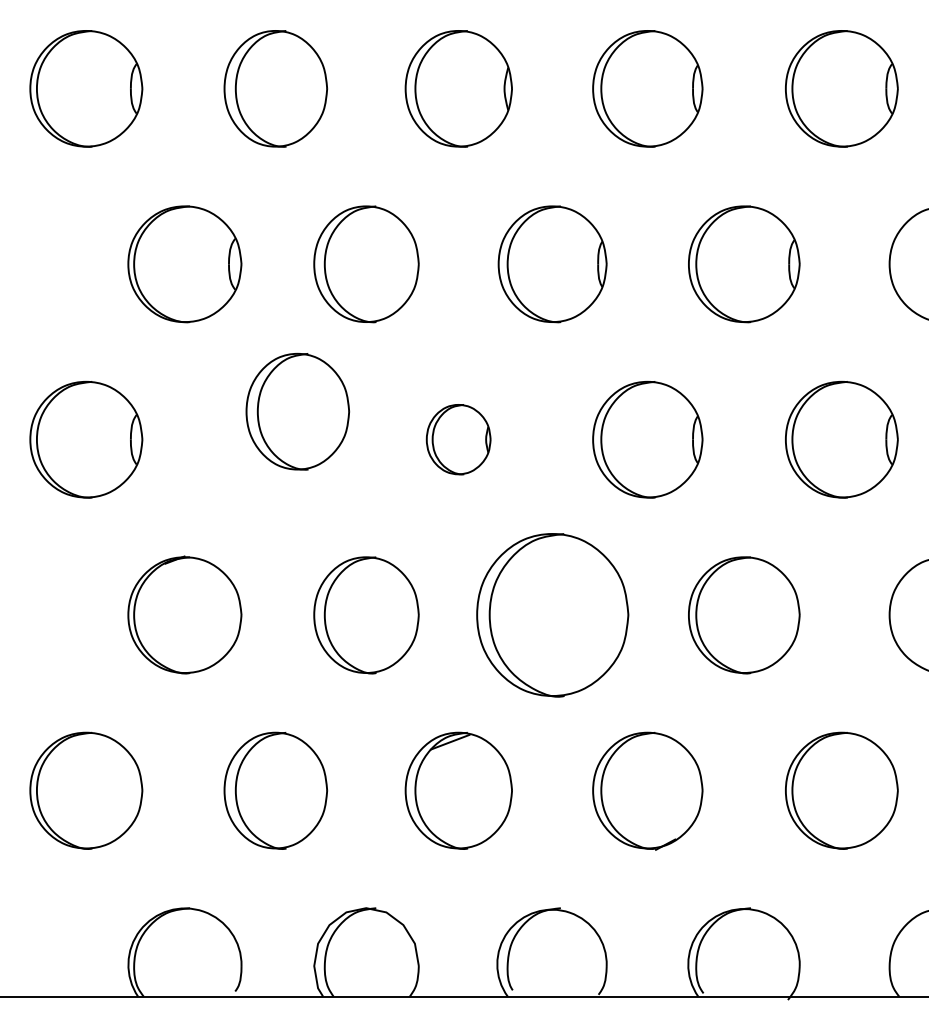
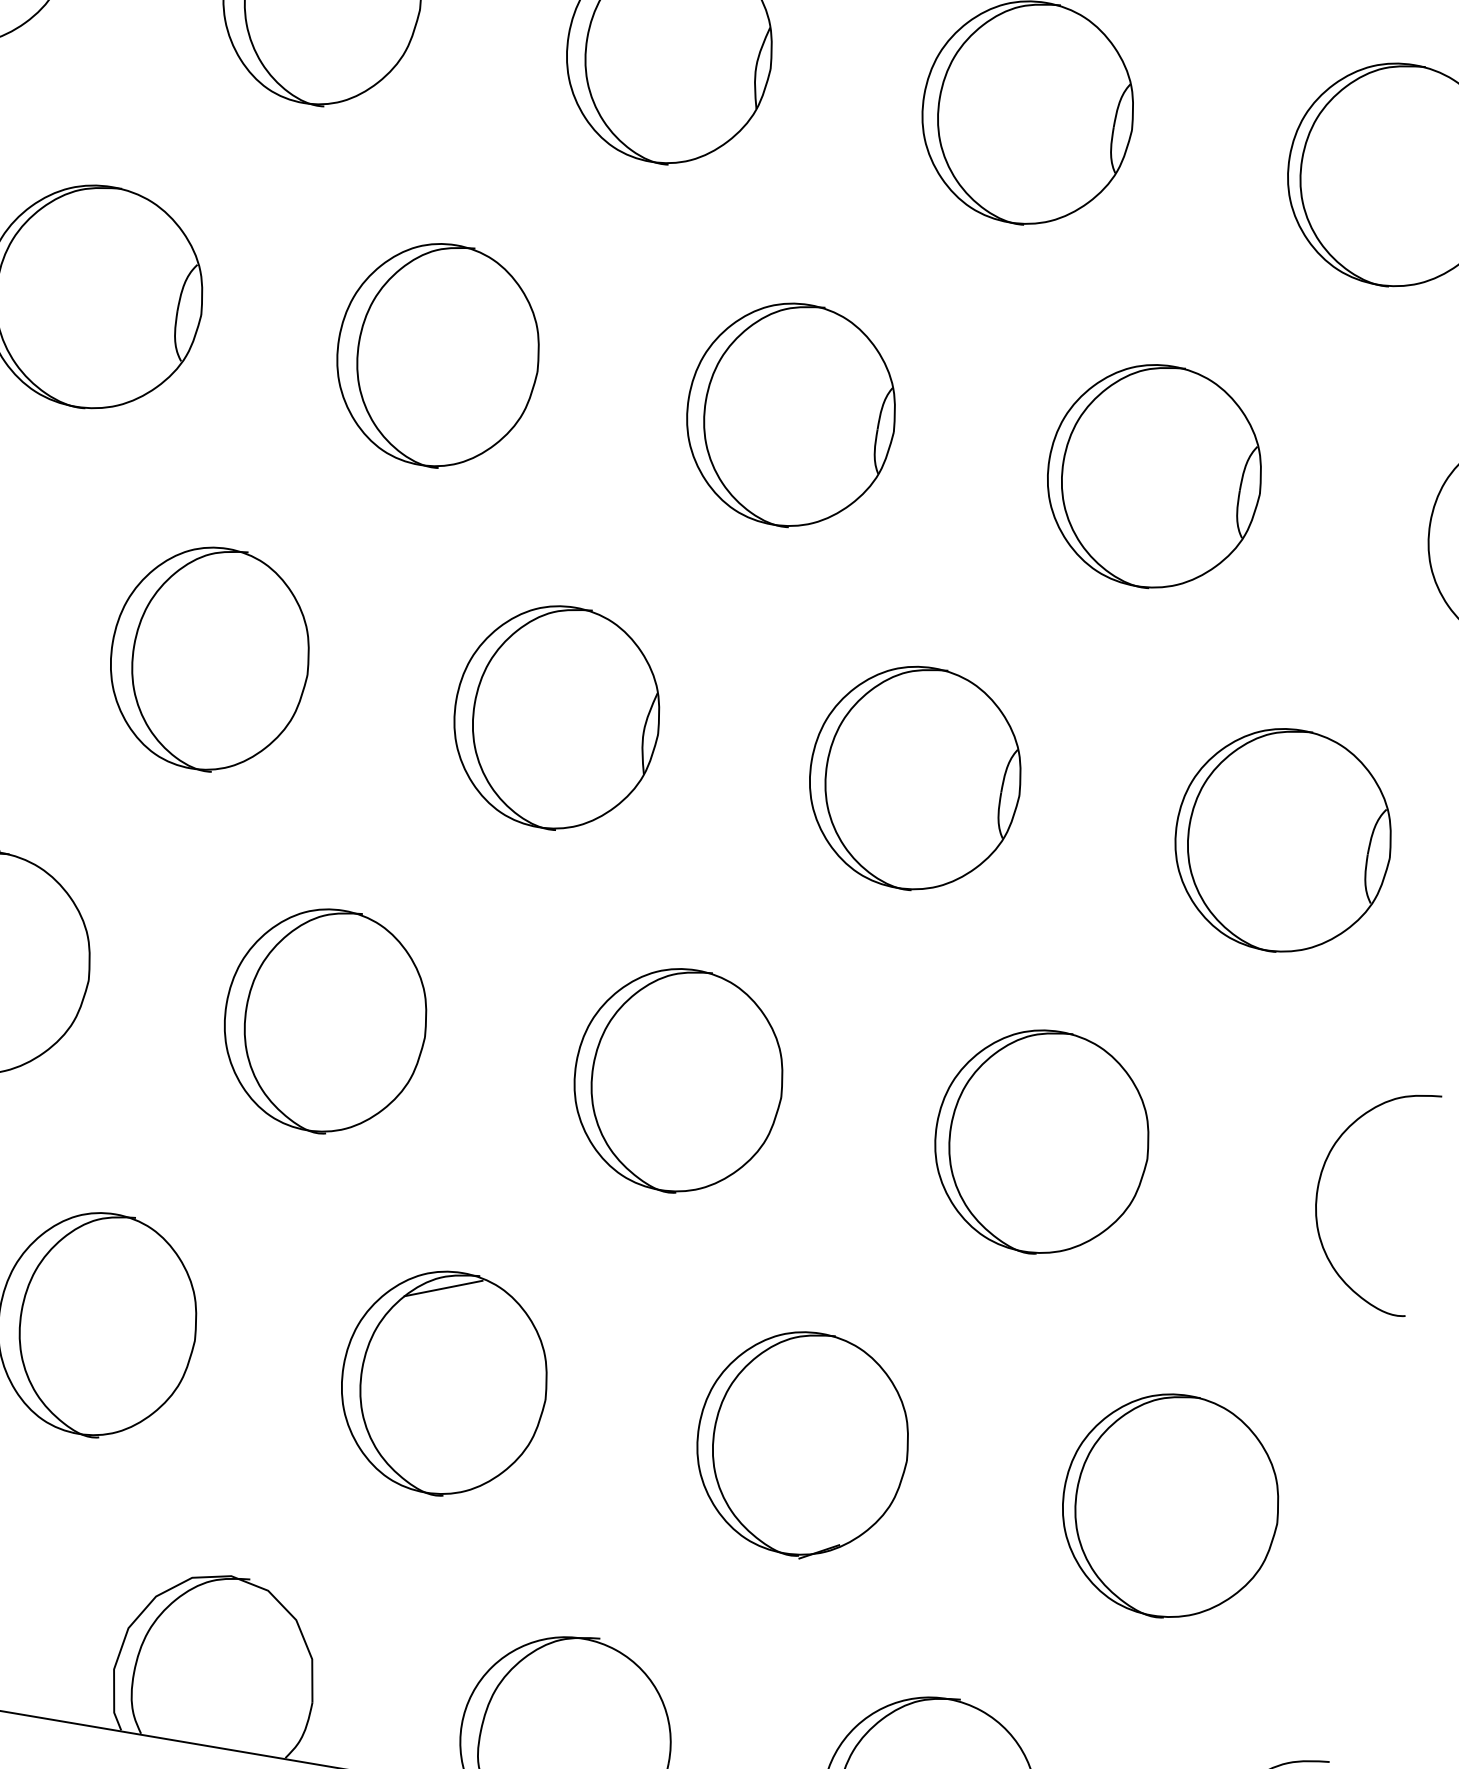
part: (297, 411) -> (209, 658), moved
part: (458, 439) -> (556, 717), size x1.67
part: (552, 615) -> (678, 1080), size x0.71

